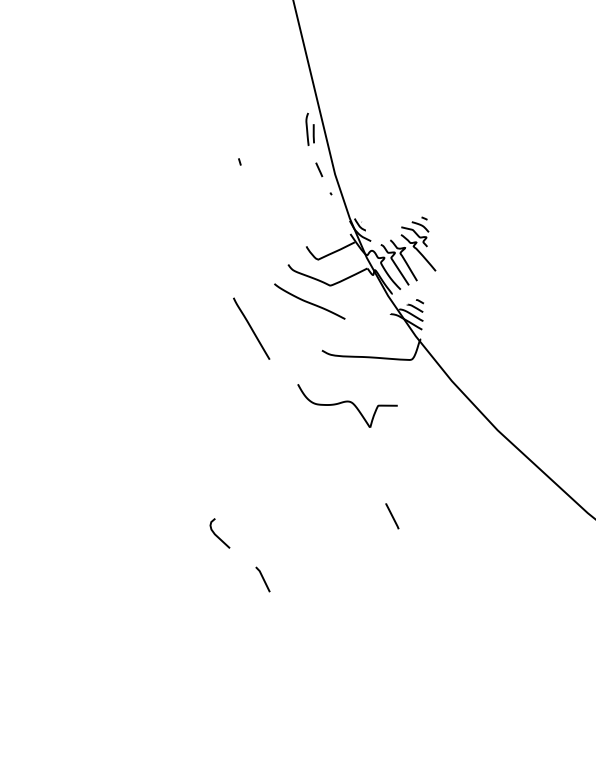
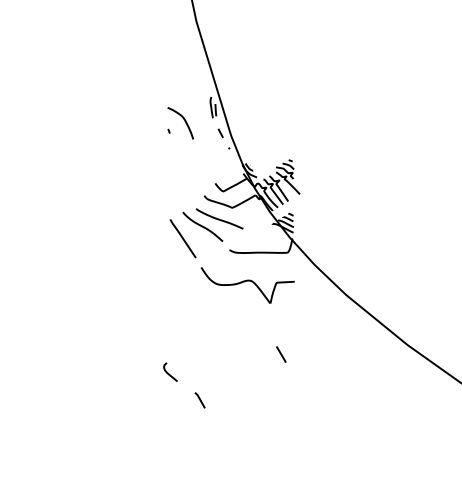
curve: (264, 148) -> (184, 121), added
curve: (282, 311) -> (202, 226), added
part: (346, 406) -> (247, 285), size x1.43

